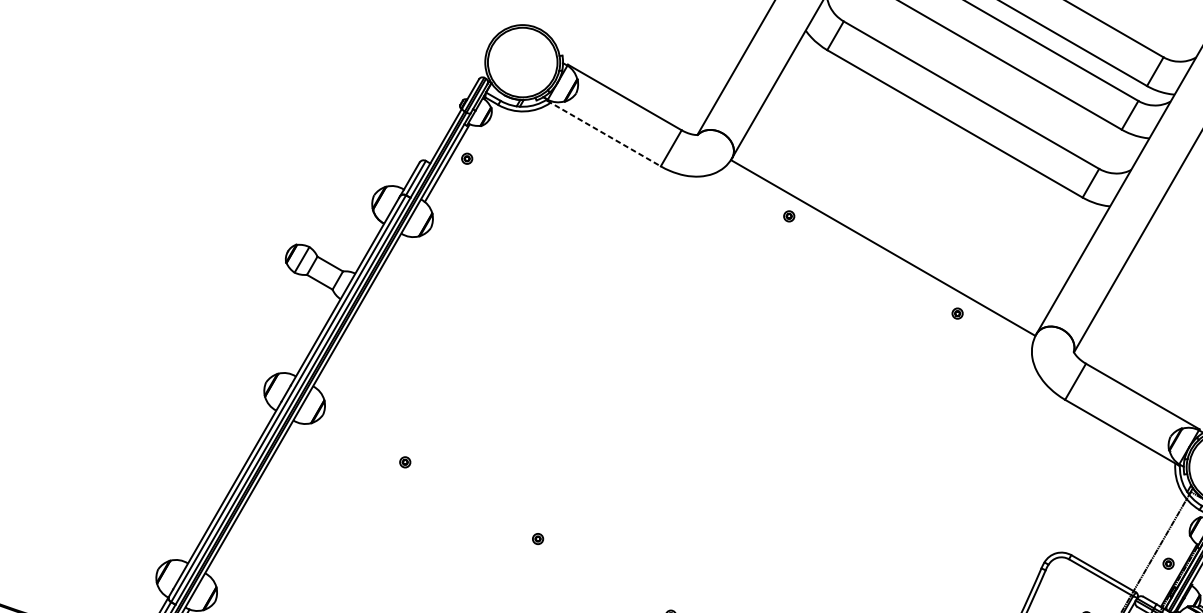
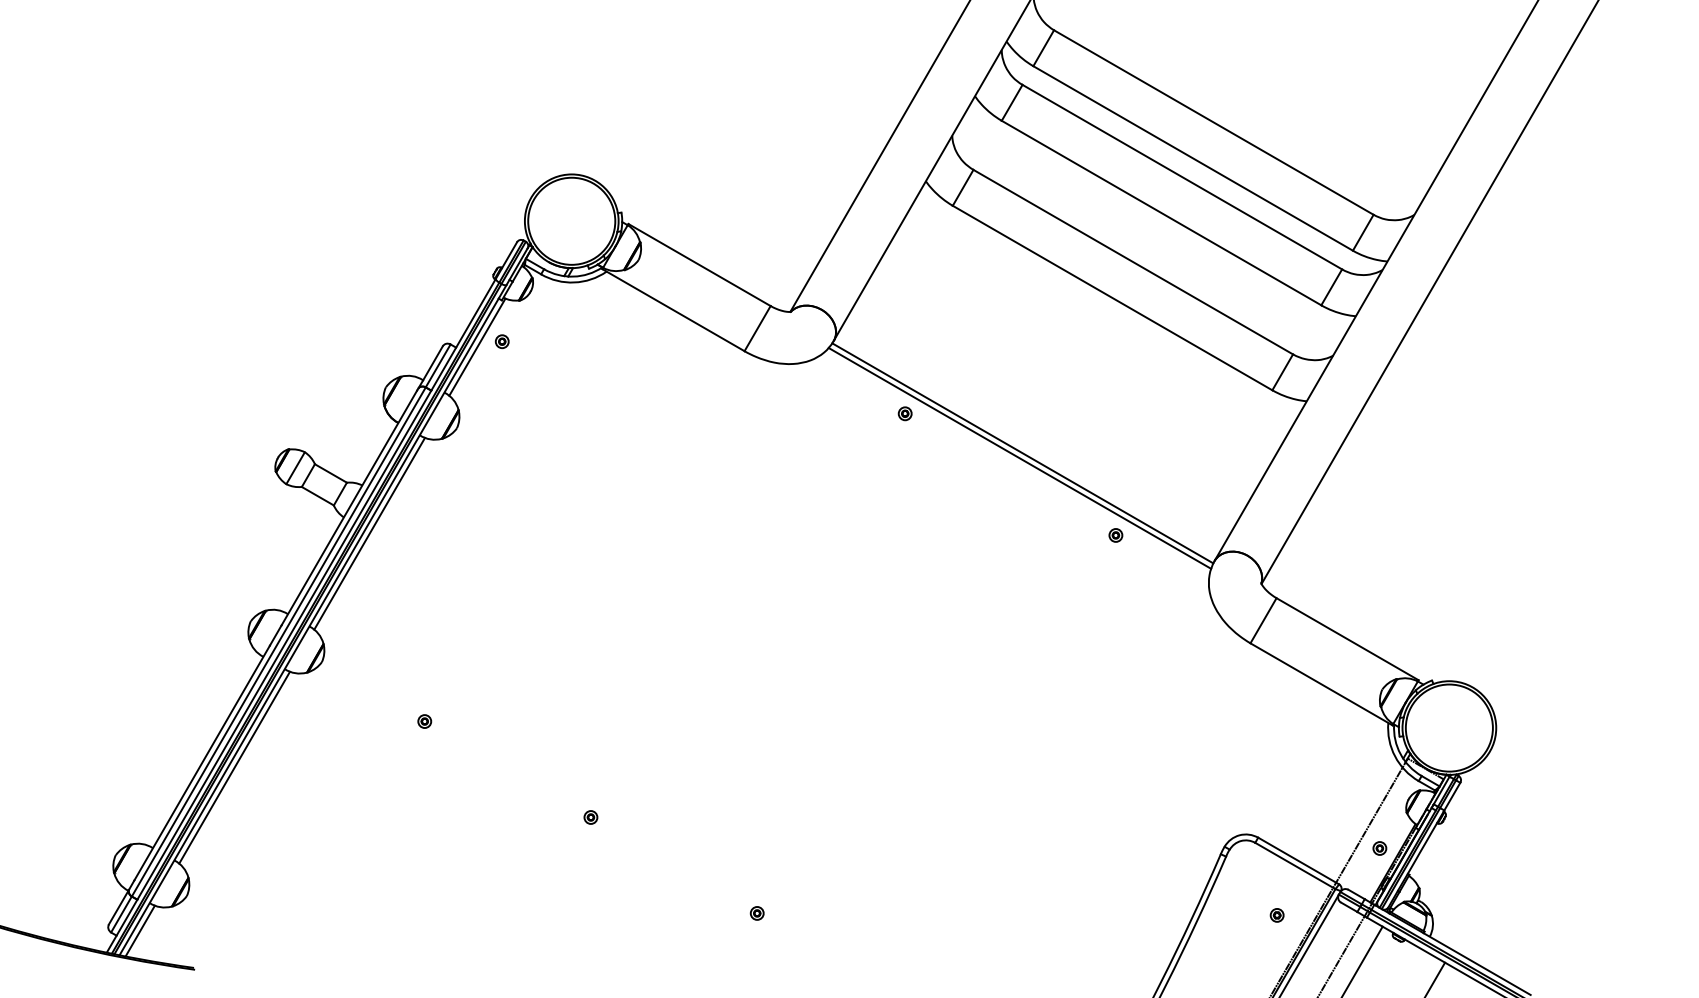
line: (604, 133) -> (673, 310), dashed -> solid
line: (880, 252) -> (1019, 458), added
line: (361, 312) -> (369, 533), added
line: (253, 499) -> (234, 767), added

